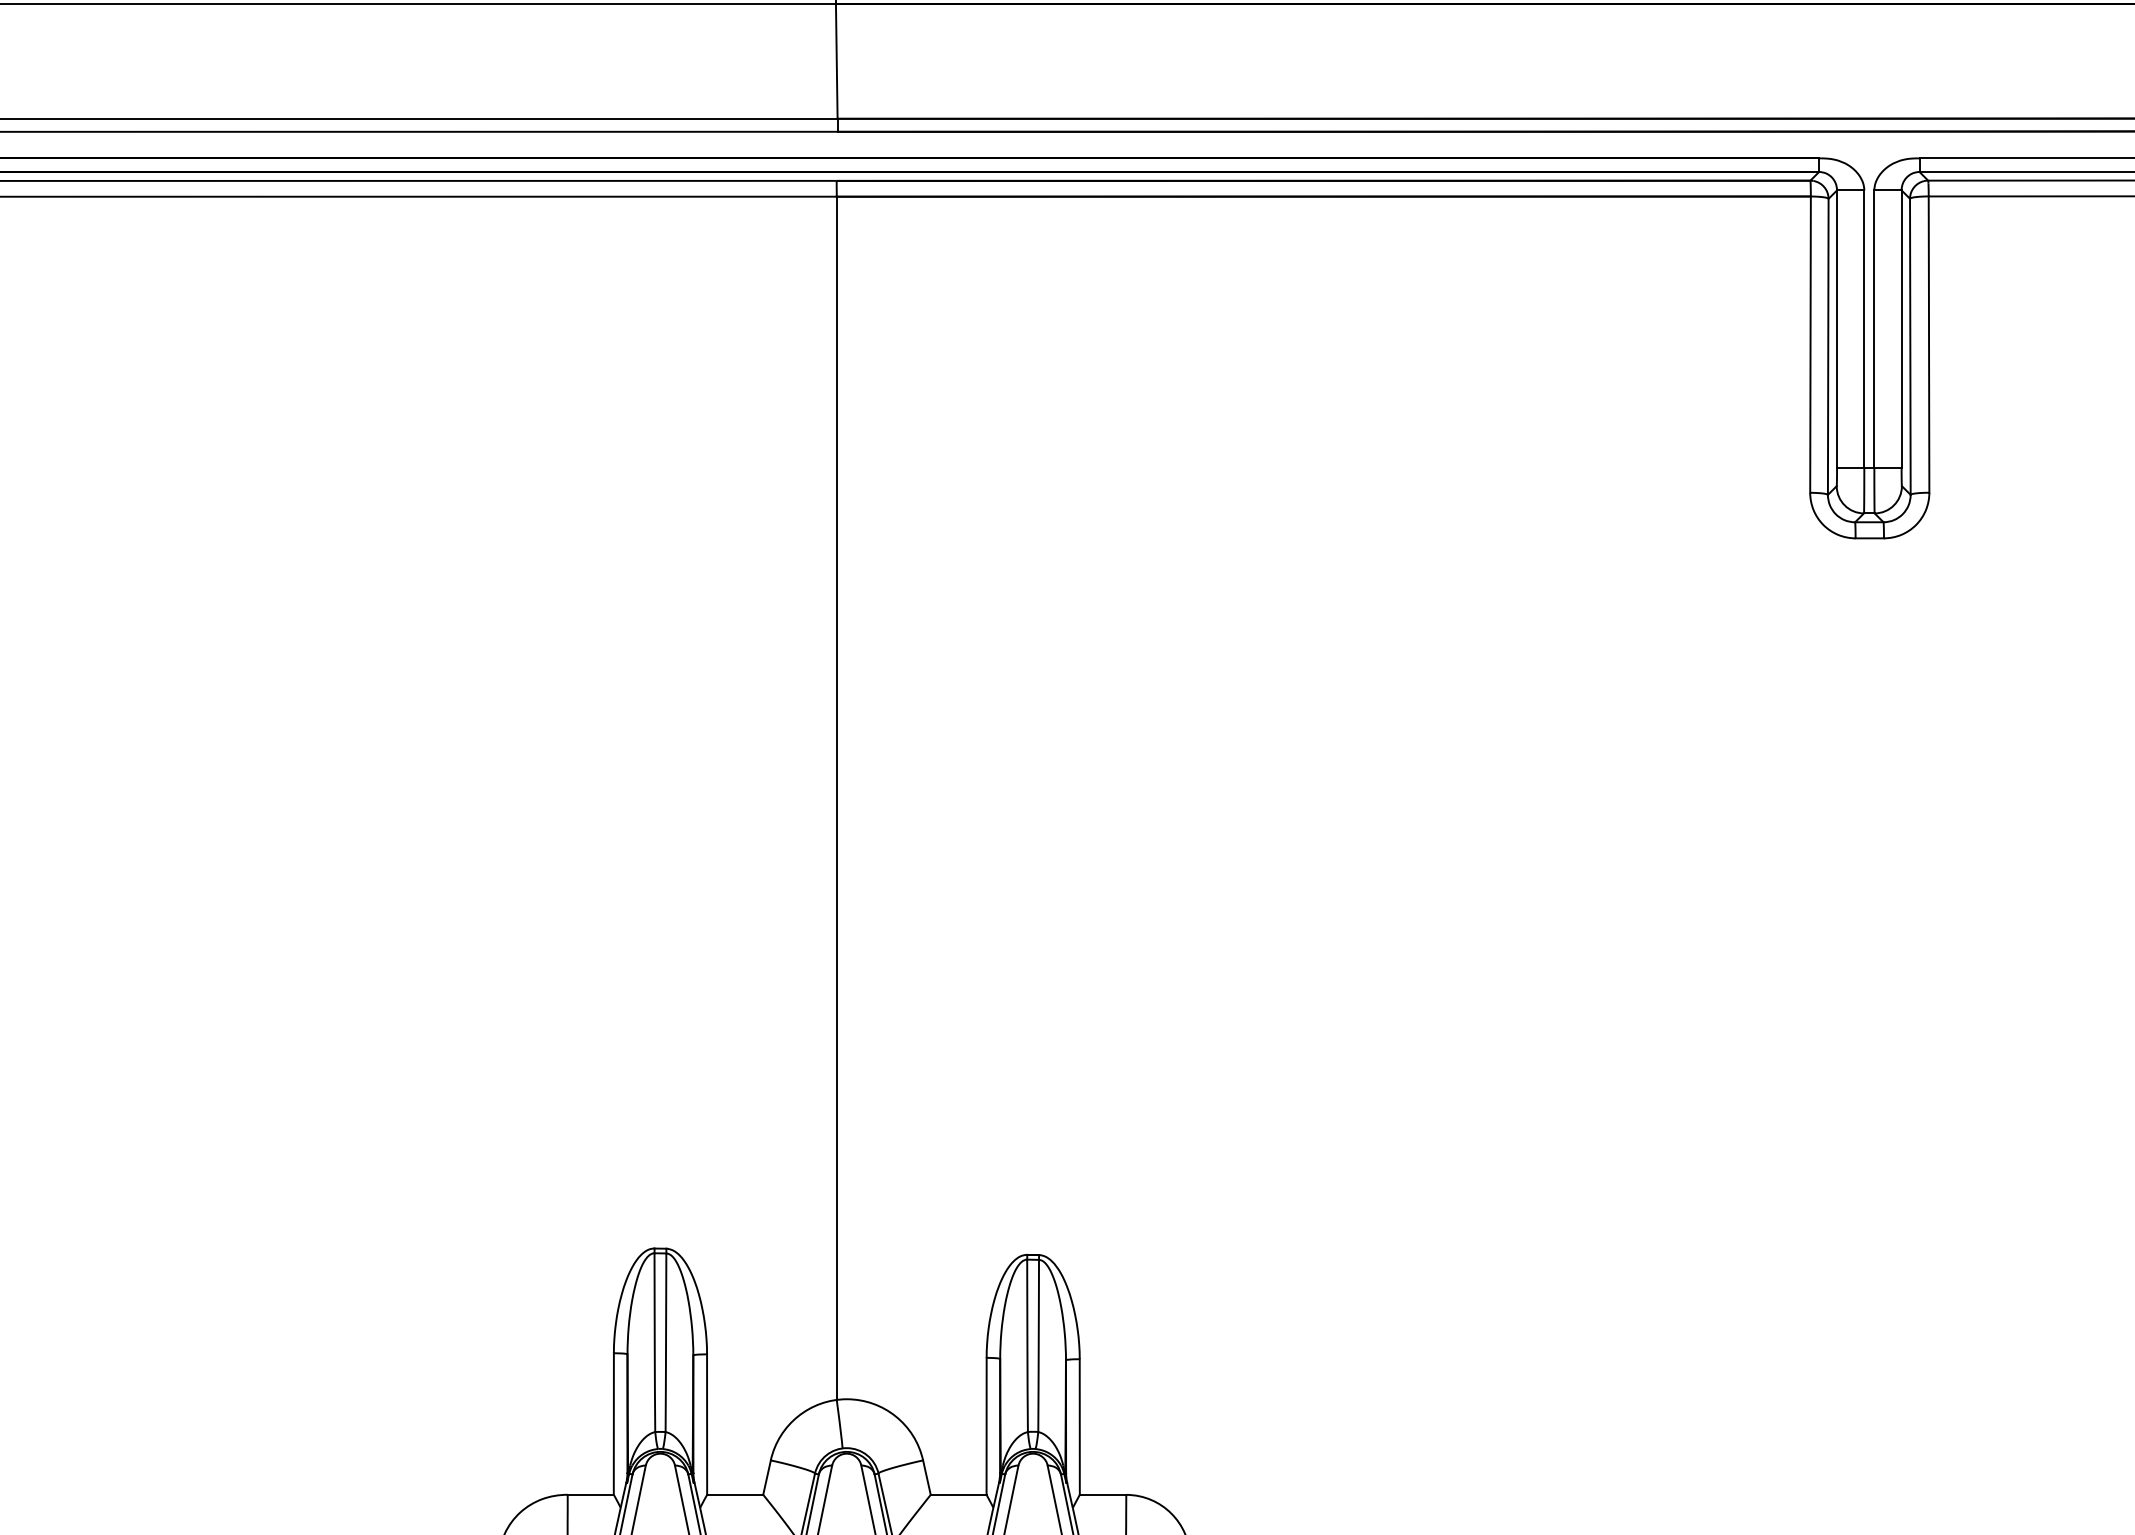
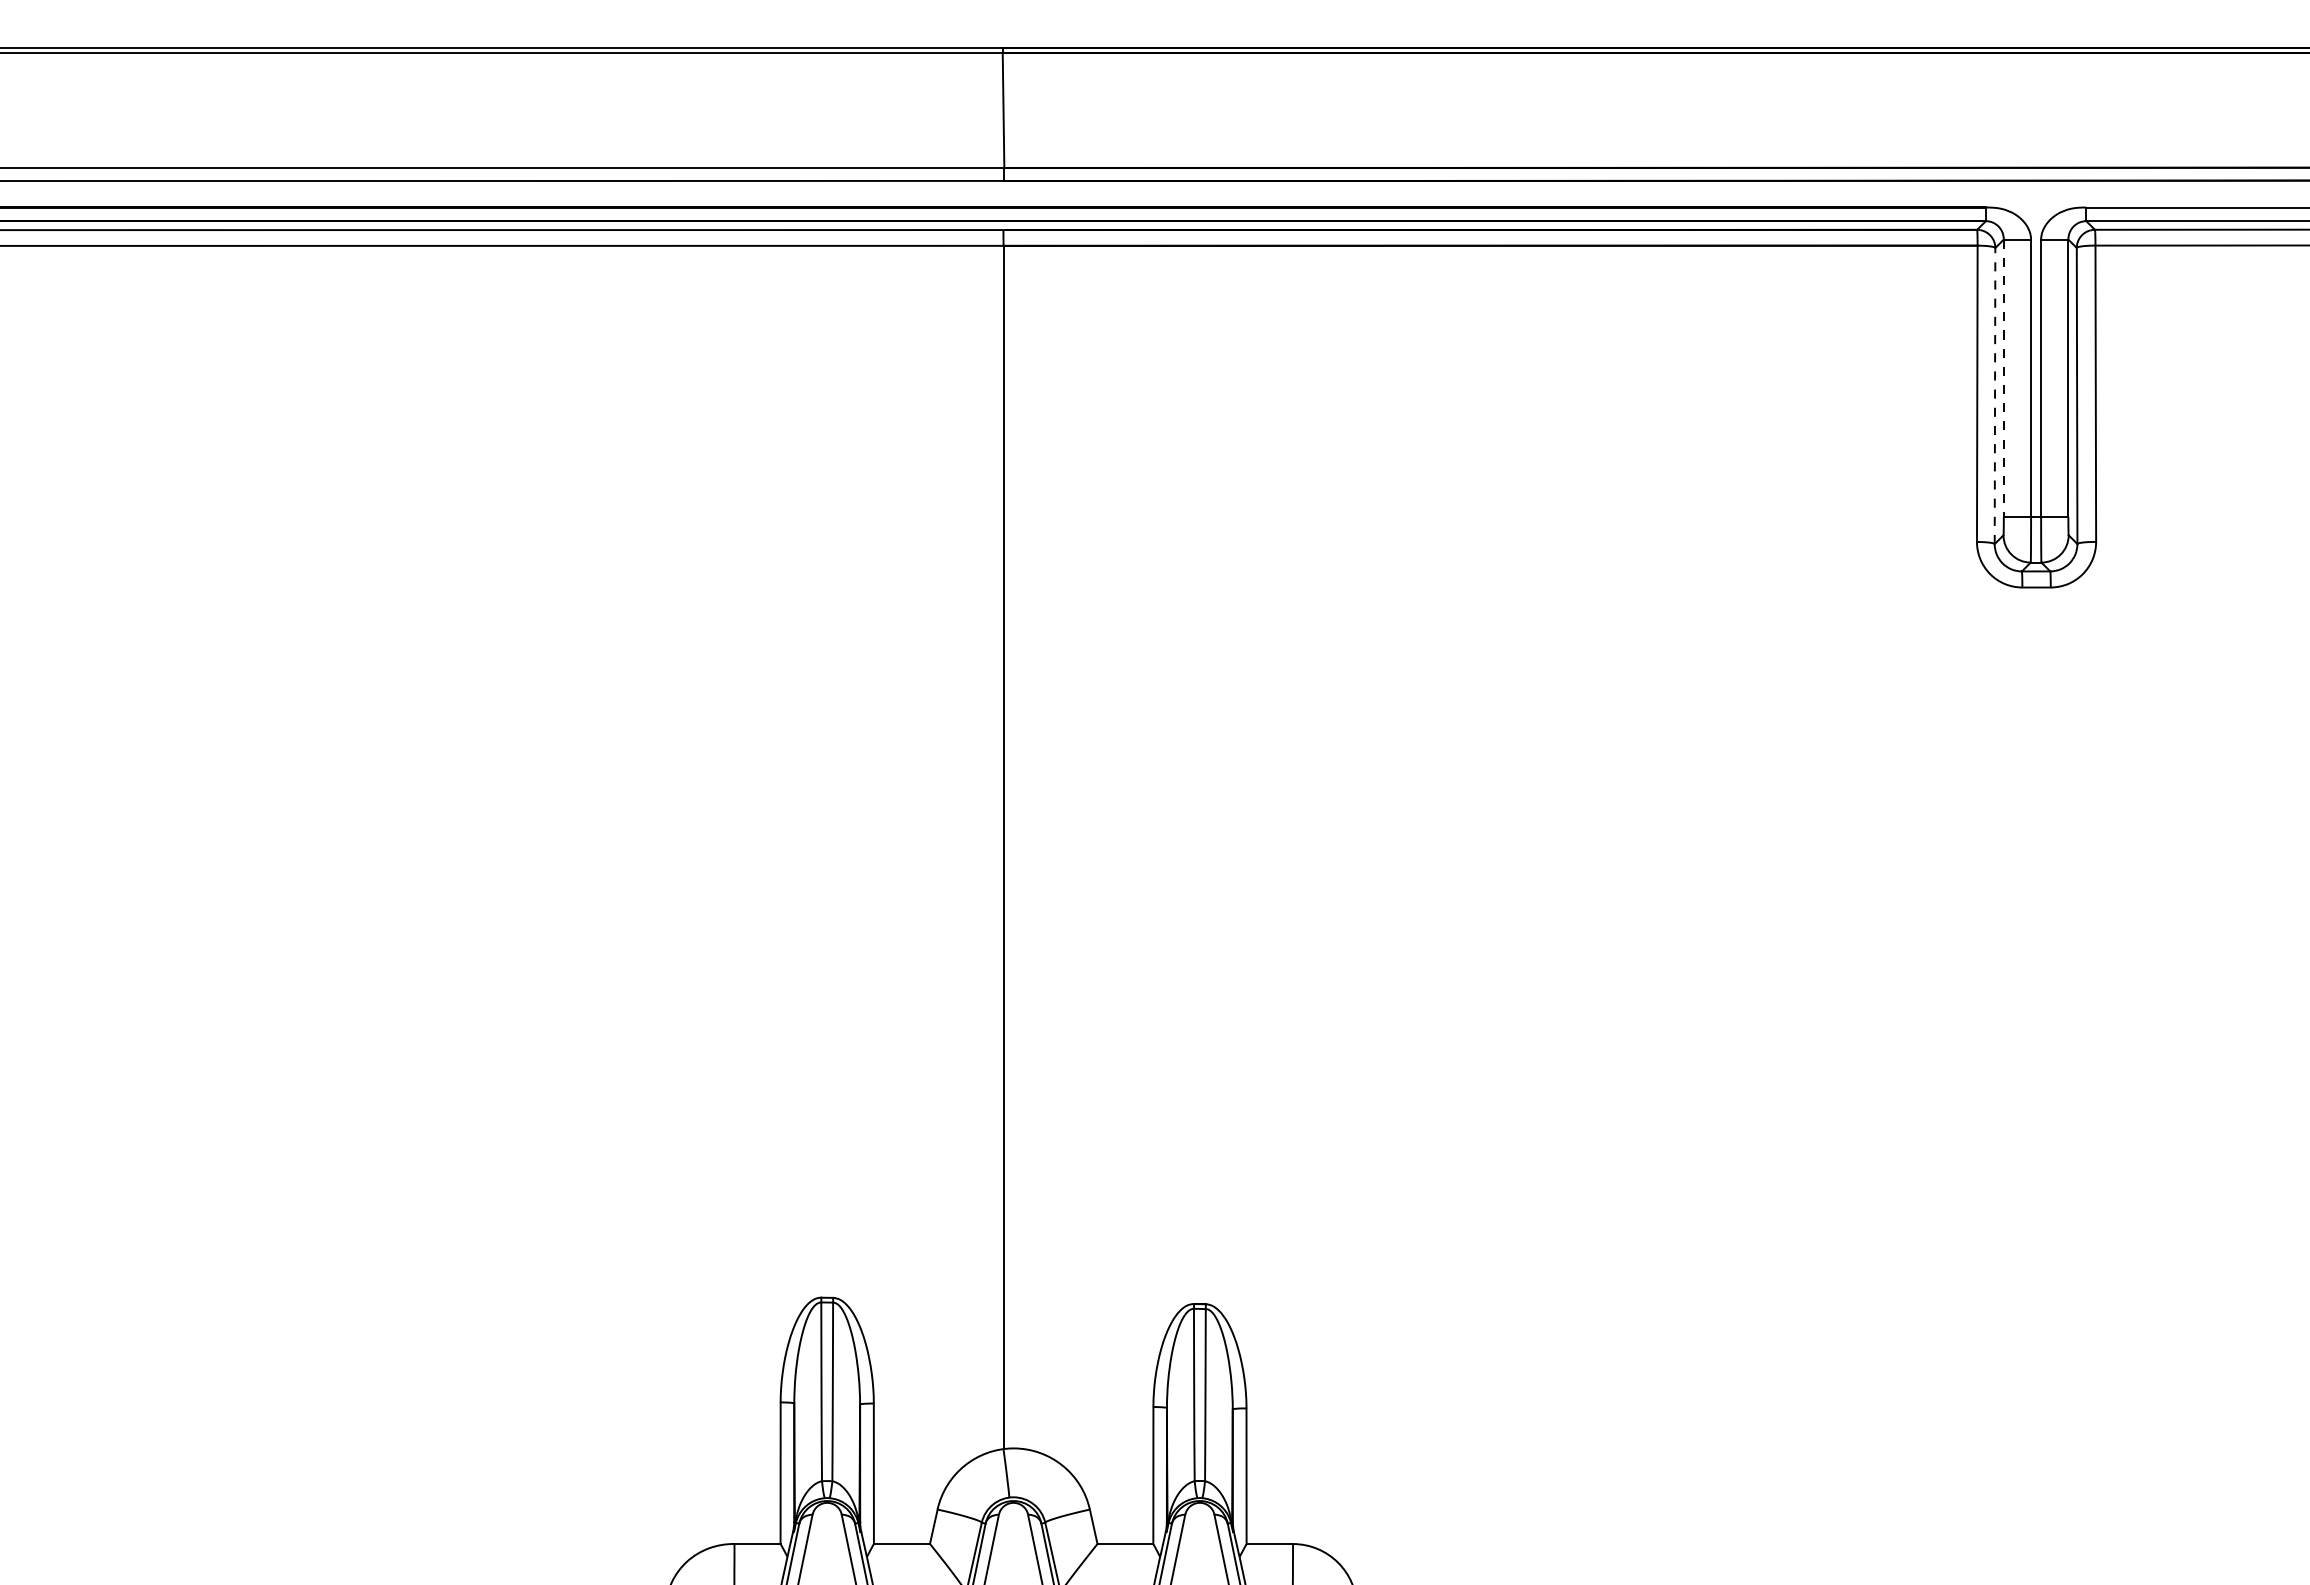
line: (1836, 329) -> (2003, 378), solid -> dashed
line: (1828, 346) -> (1995, 395), solid -> dashed

